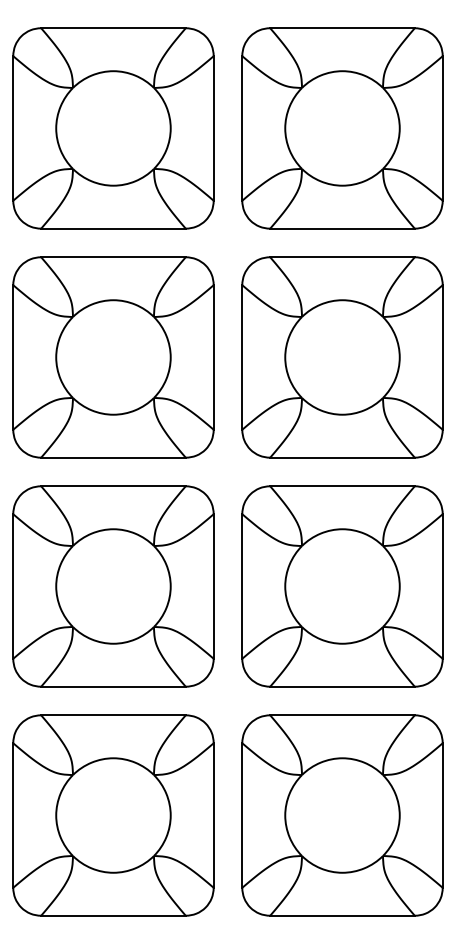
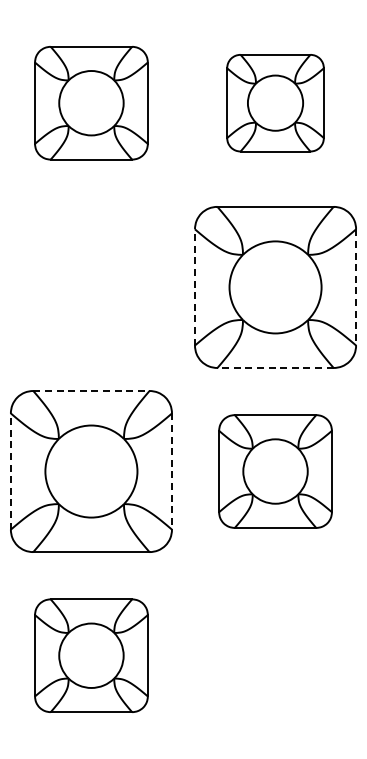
part: (113, 127) -> (91, 102), size x0.7
part: (342, 127) -> (275, 102), size x0.6
line: (242, 356) -> (195, 286), solid -> dashed
part: (113, 357) -> (91, 287), removed
line: (443, 357) -> (356, 287), solid -> dashed
line: (342, 457) -> (275, 367), solid -> dashed
line: (113, 486) -> (91, 391), solid -> dashed
line: (12, 586) -> (10, 471), solid -> dashed
part: (342, 586) -> (275, 471), size x0.7
line: (213, 587) -> (171, 472), solid -> dashed
part: (113, 815) -> (91, 655), size x0.7
part: (342, 815) -> (275, 655), removed

